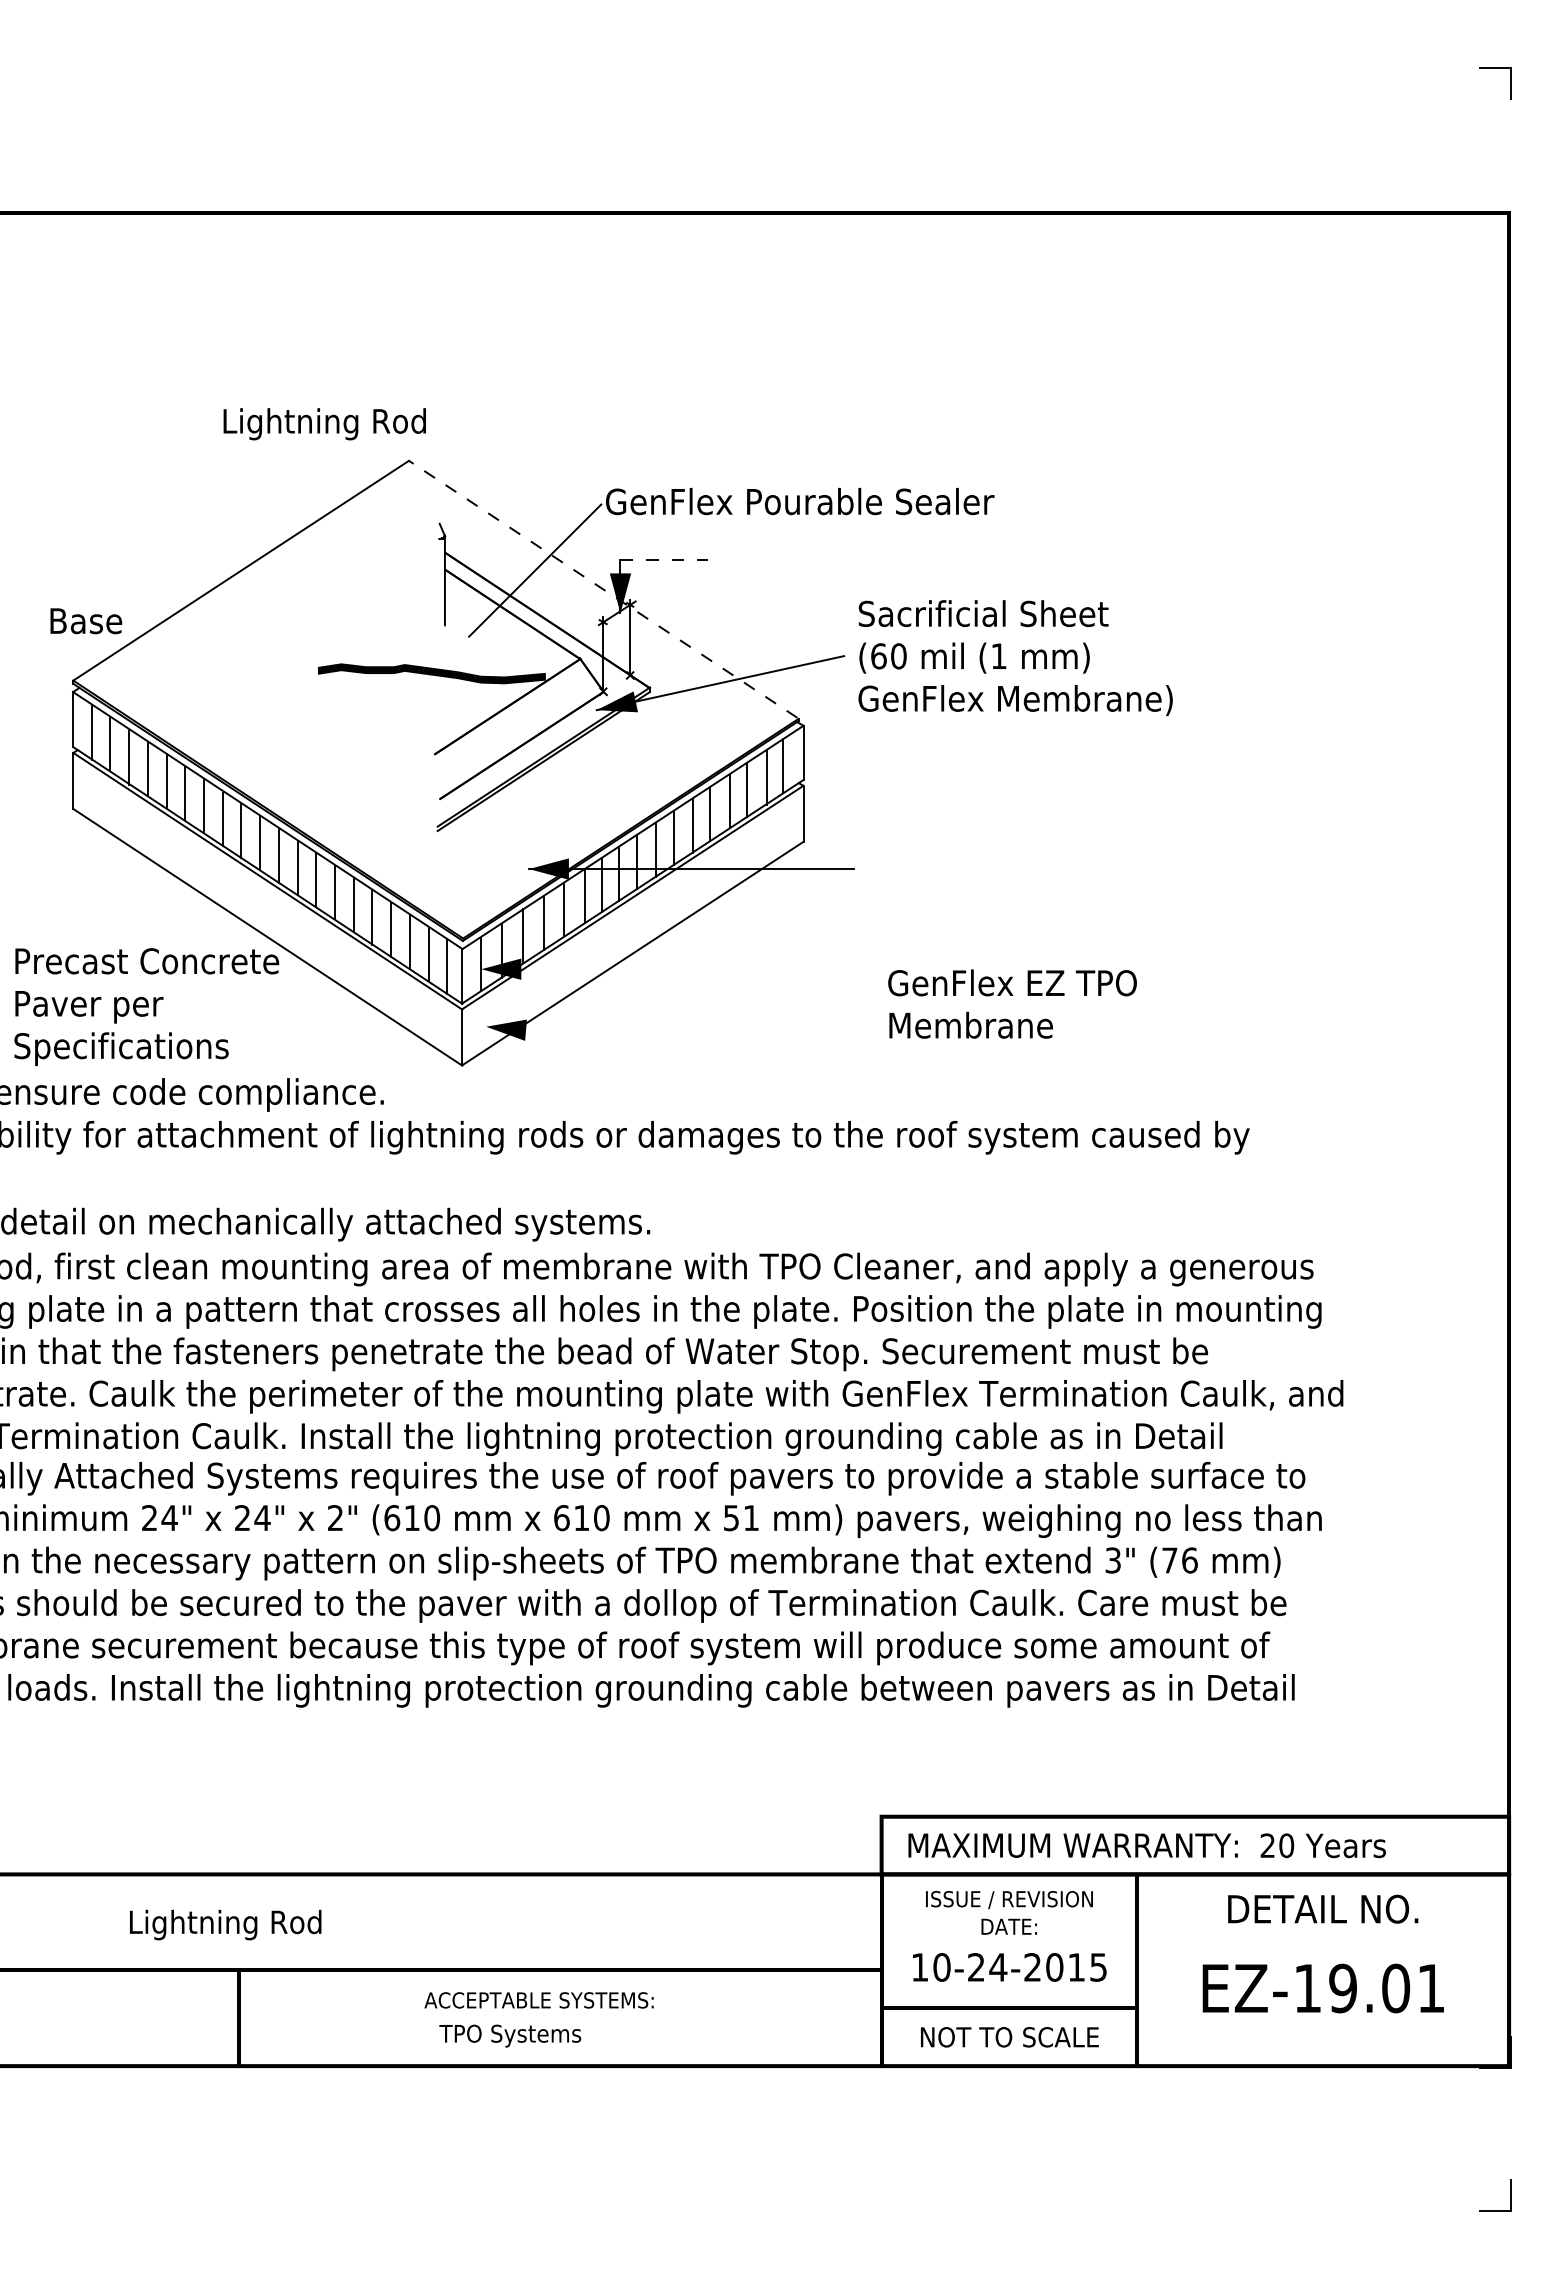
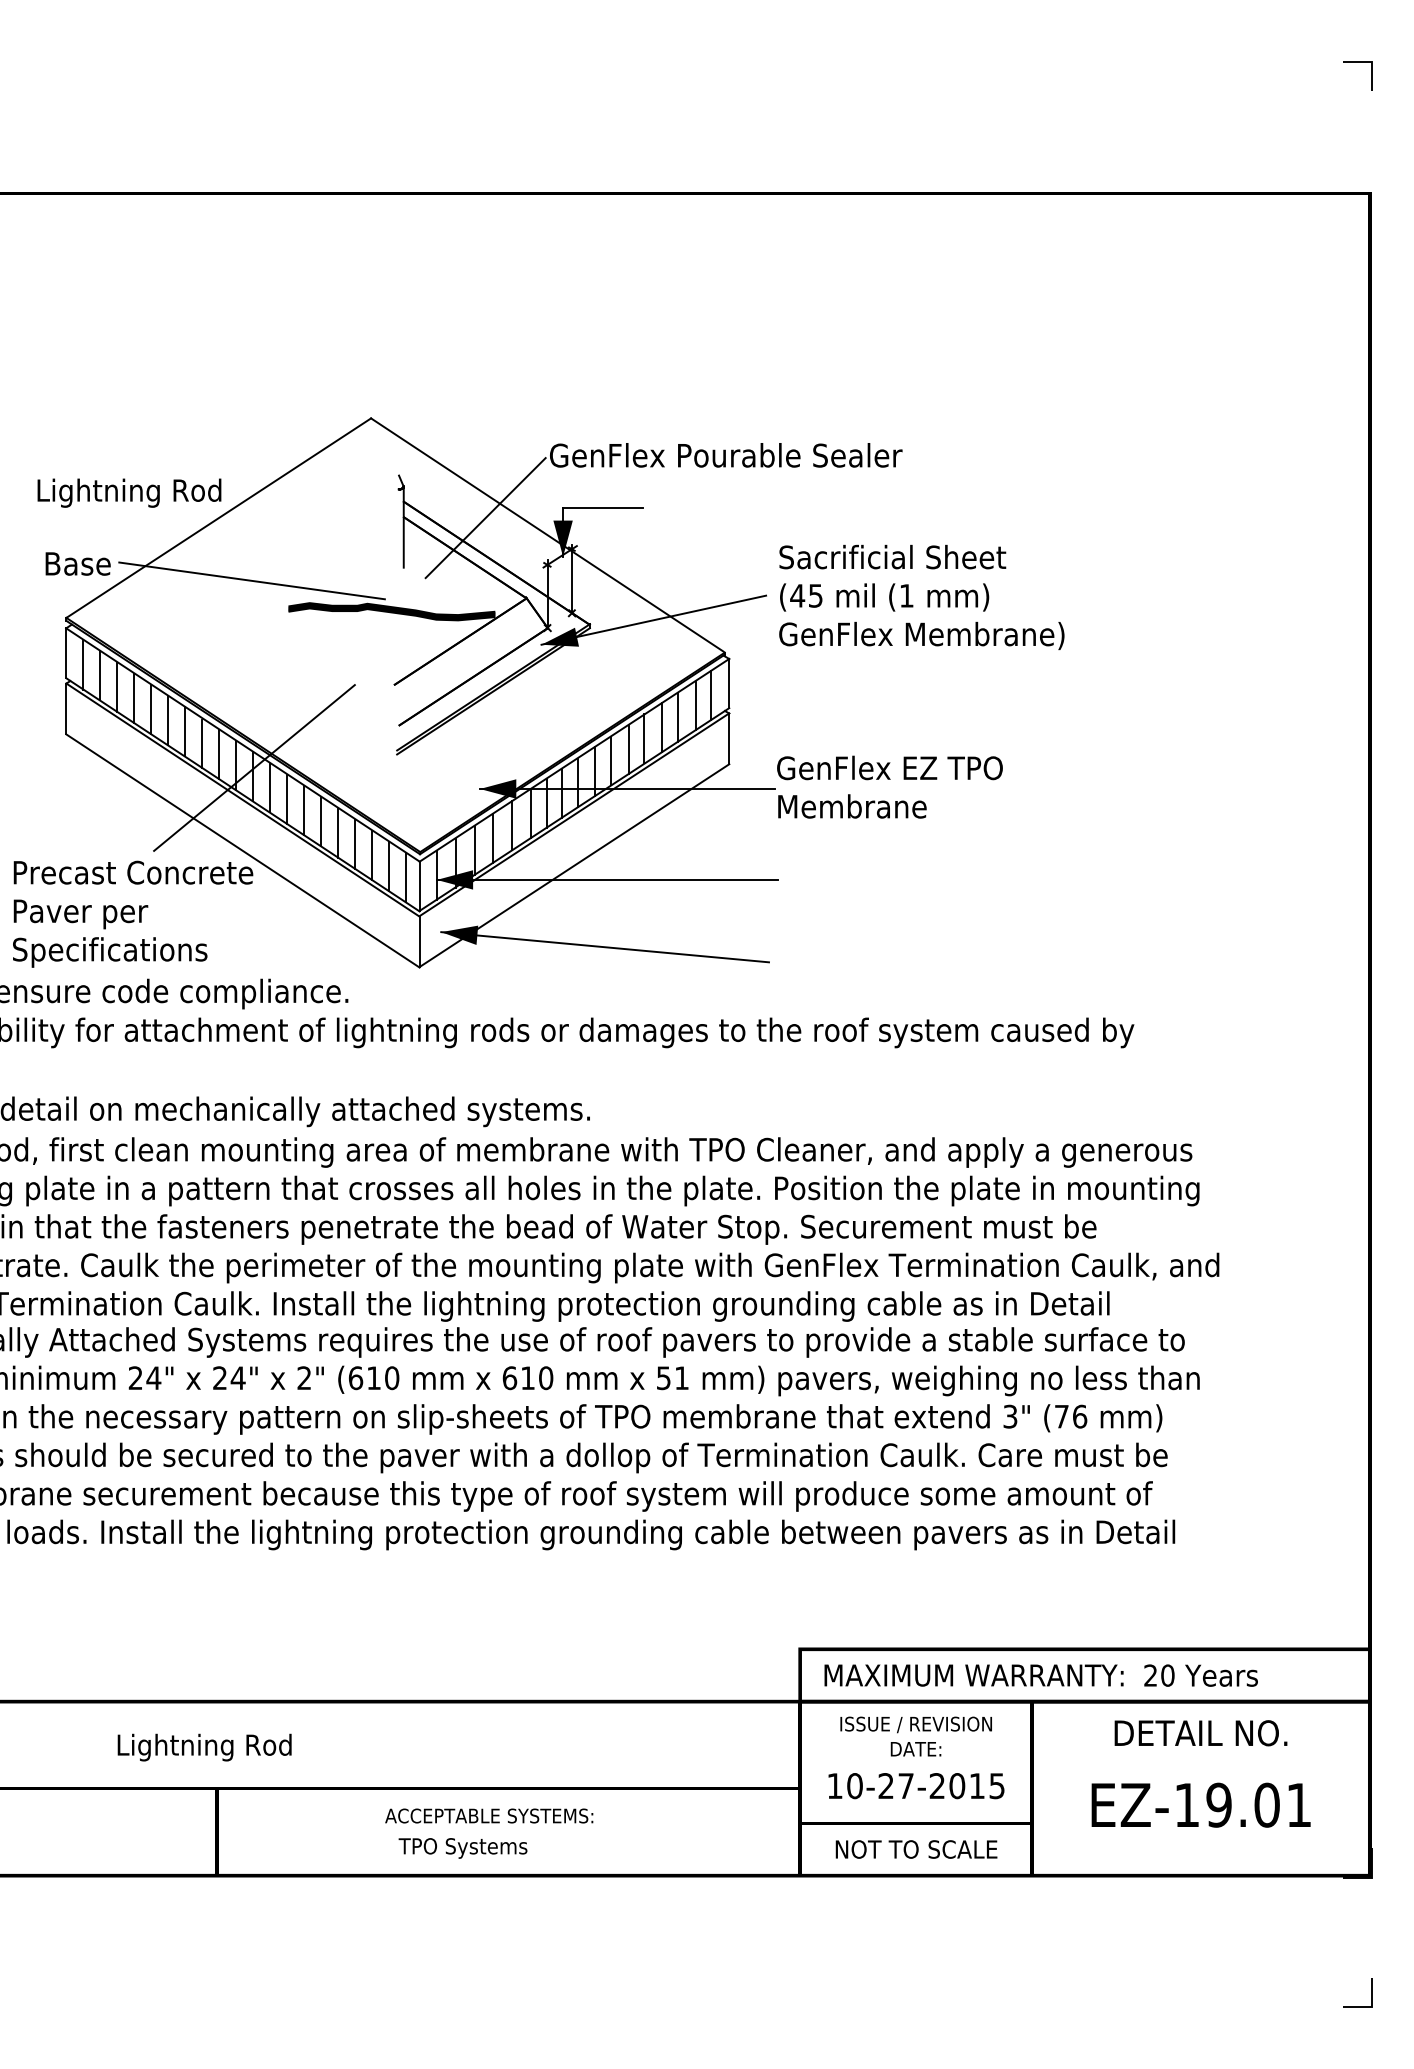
text: (324, 424) -> (129, 493), moved
line: (664, 559) -> (603, 507), dashed -> solid
line: (603, 589) -> (547, 535), dashed -> solid
line: (277, 639) -> (251, 580), added
text: (888, 656) -> (806, 596), (60 -> (45
line: (280, 845) -> (254, 767), added
line: (668, 969) -> (606, 880), added
text: (1012, 1003) -> (889, 786), moved
line: (666, 1043) -> (604, 947), added
text: (998, 1967) -> (906, 1786), 10-24-2015 -> 10-27-2015

